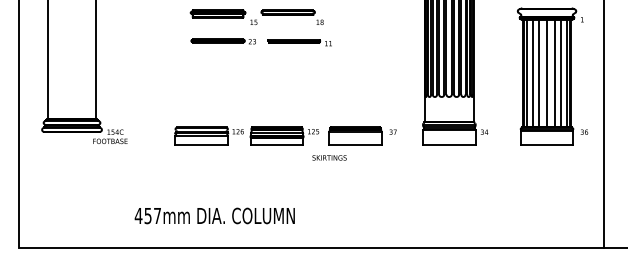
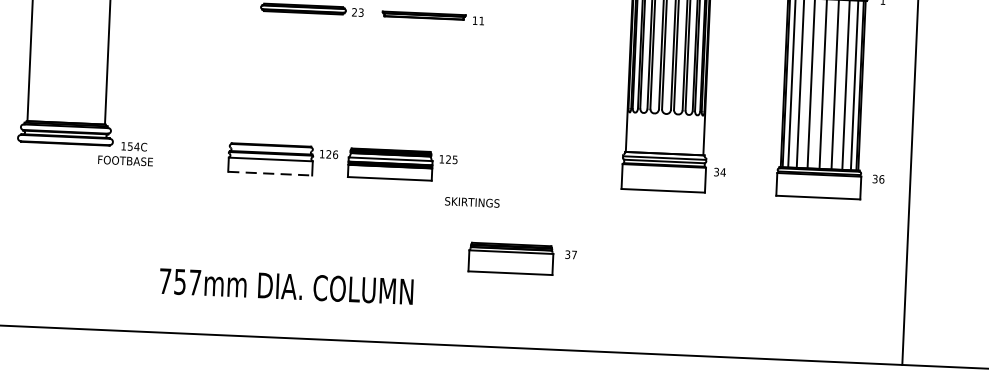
part: (362, 135) -> (522, 257), moved
line: (202, 145) -> (271, 173), solid -> dashed
text: (138, 215) -> (165, 280), 457mm -> 757mm

